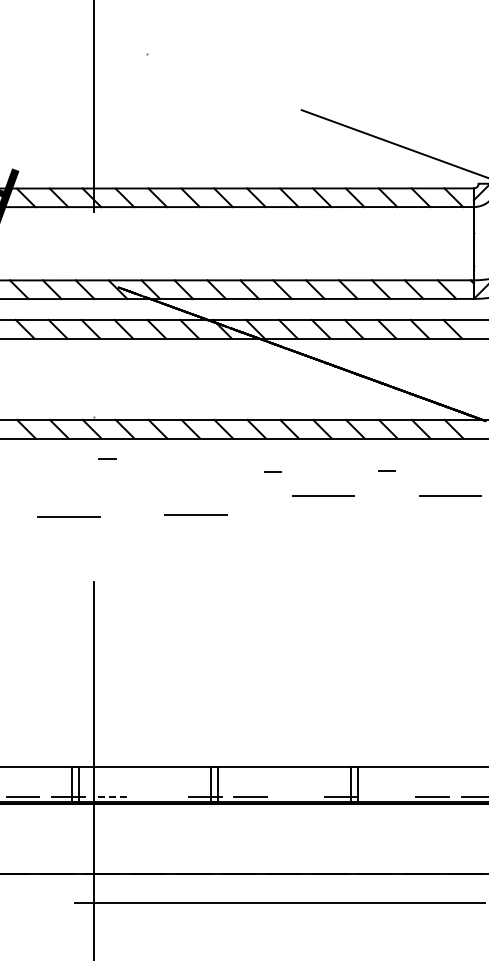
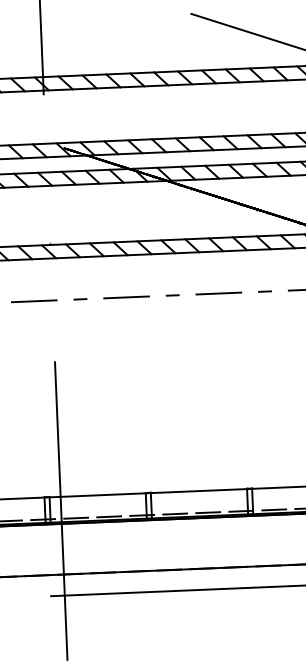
line: (107, 458) -> (80, 298), moved
line: (386, 470) -> (264, 290), moved
line: (272, 471) -> (172, 294), moved
line: (195, 514) -> (126, 296), moved
line: (68, 516) -> (33, 300), moved
line: (114, 797) -> (76, 518), dashed -> solid
line: (159, 797) -> (109, 516), added
line: (295, 797) -> (207, 512), added
line: (386, 797) -> (273, 510), added

